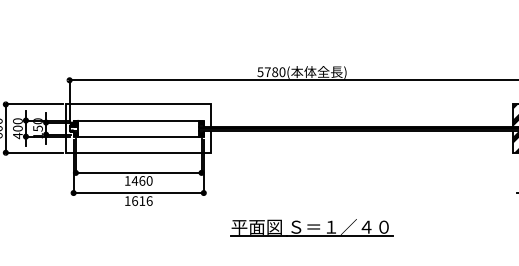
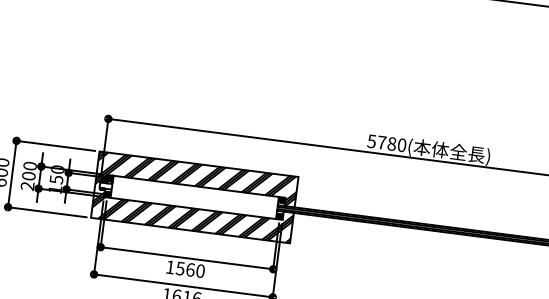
hatch: (138, 128) -> (194, 197), added
text: (17, 135) -> (27, 185), 400 -> 200
text: (134, 180) -> (179, 267), 1460 -> 1560

